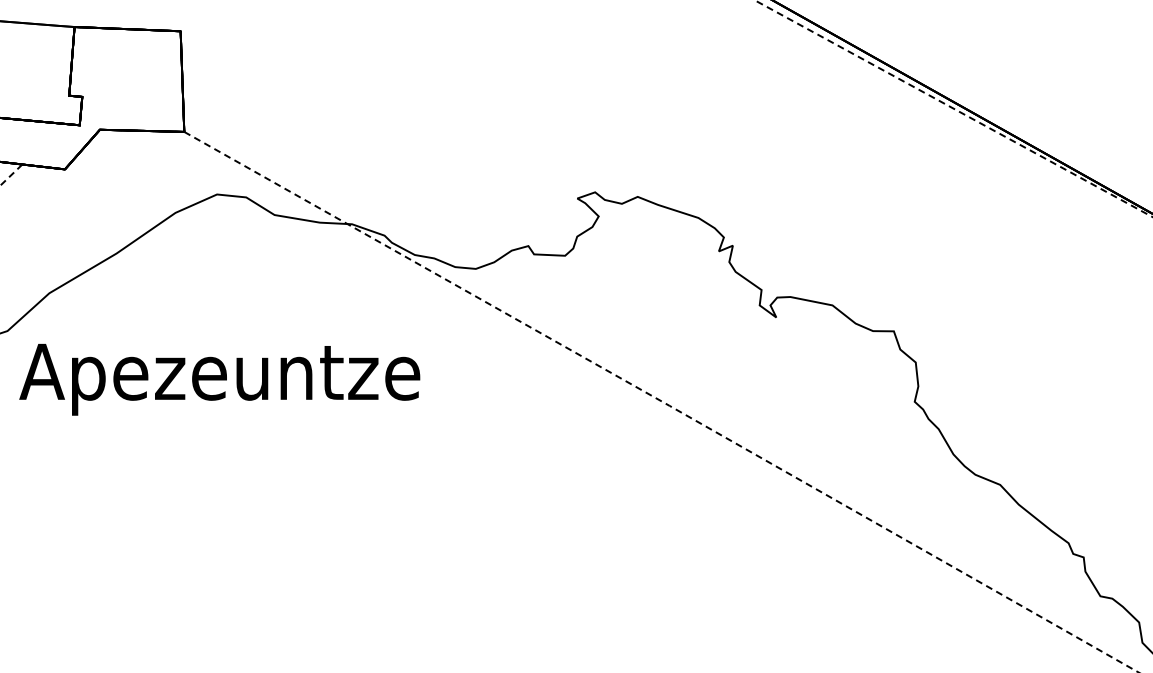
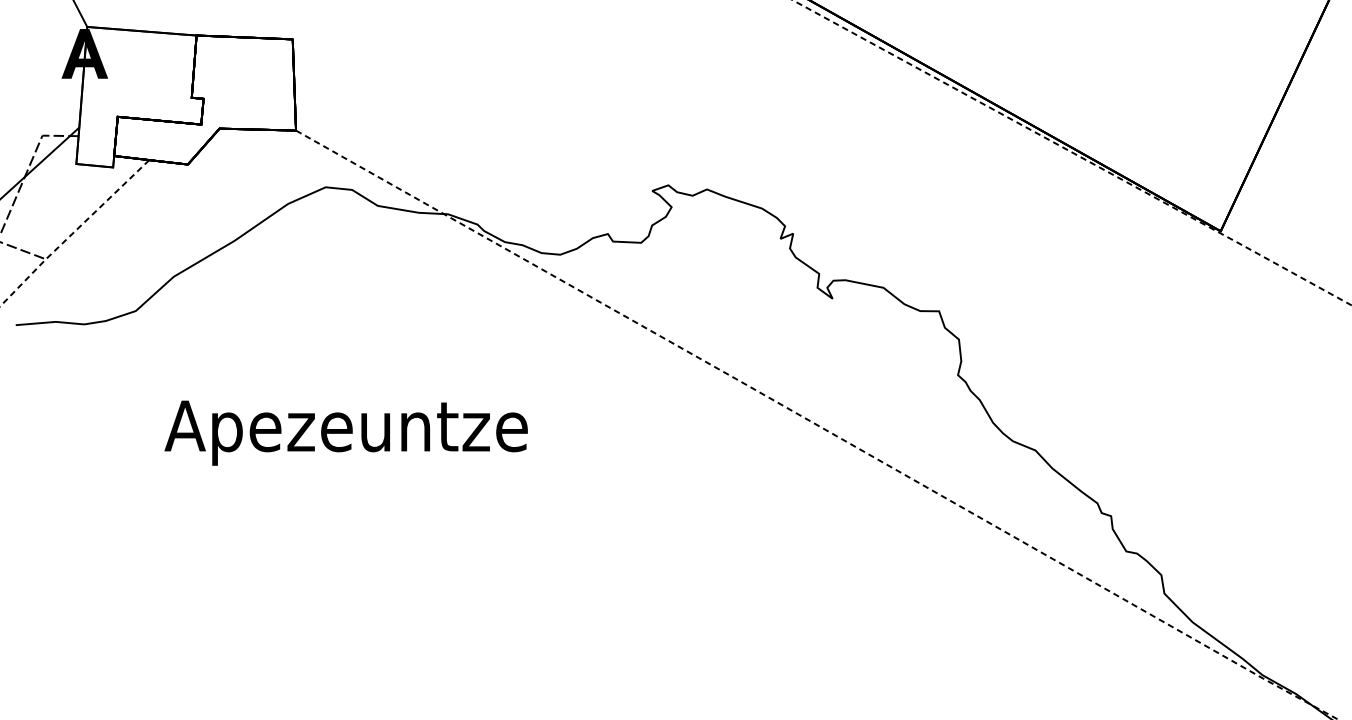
text: (219, 378) -> (345, 432), moved

